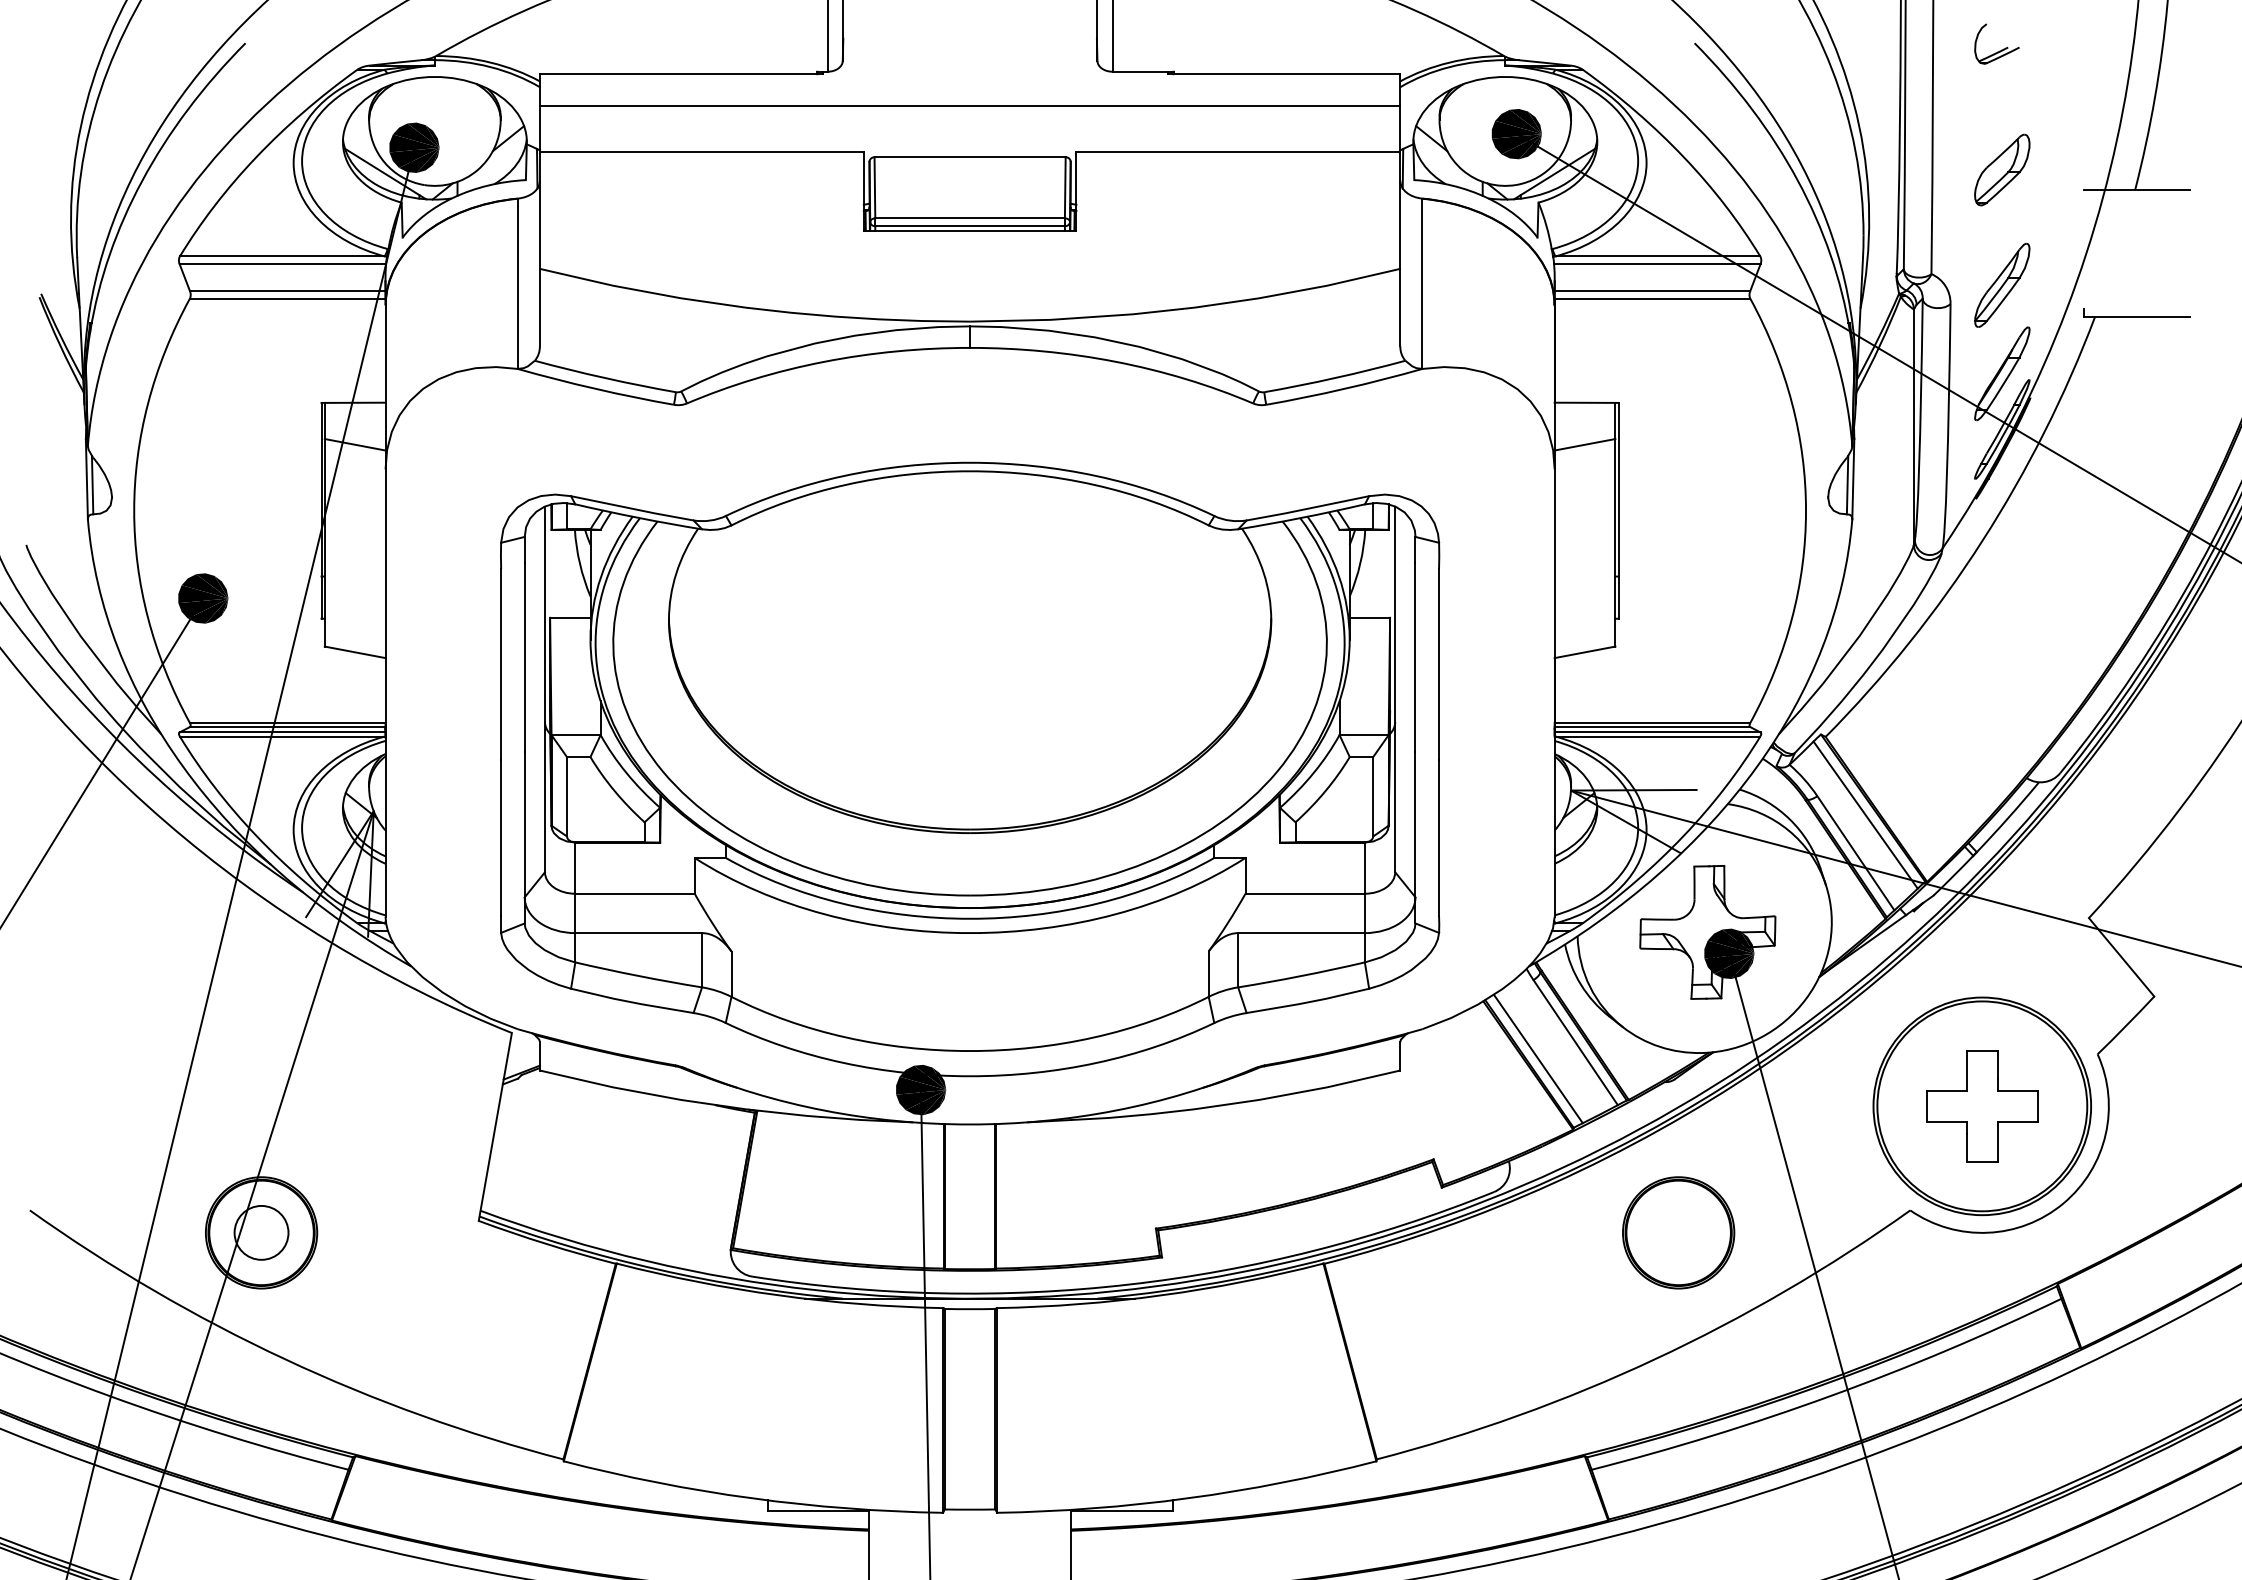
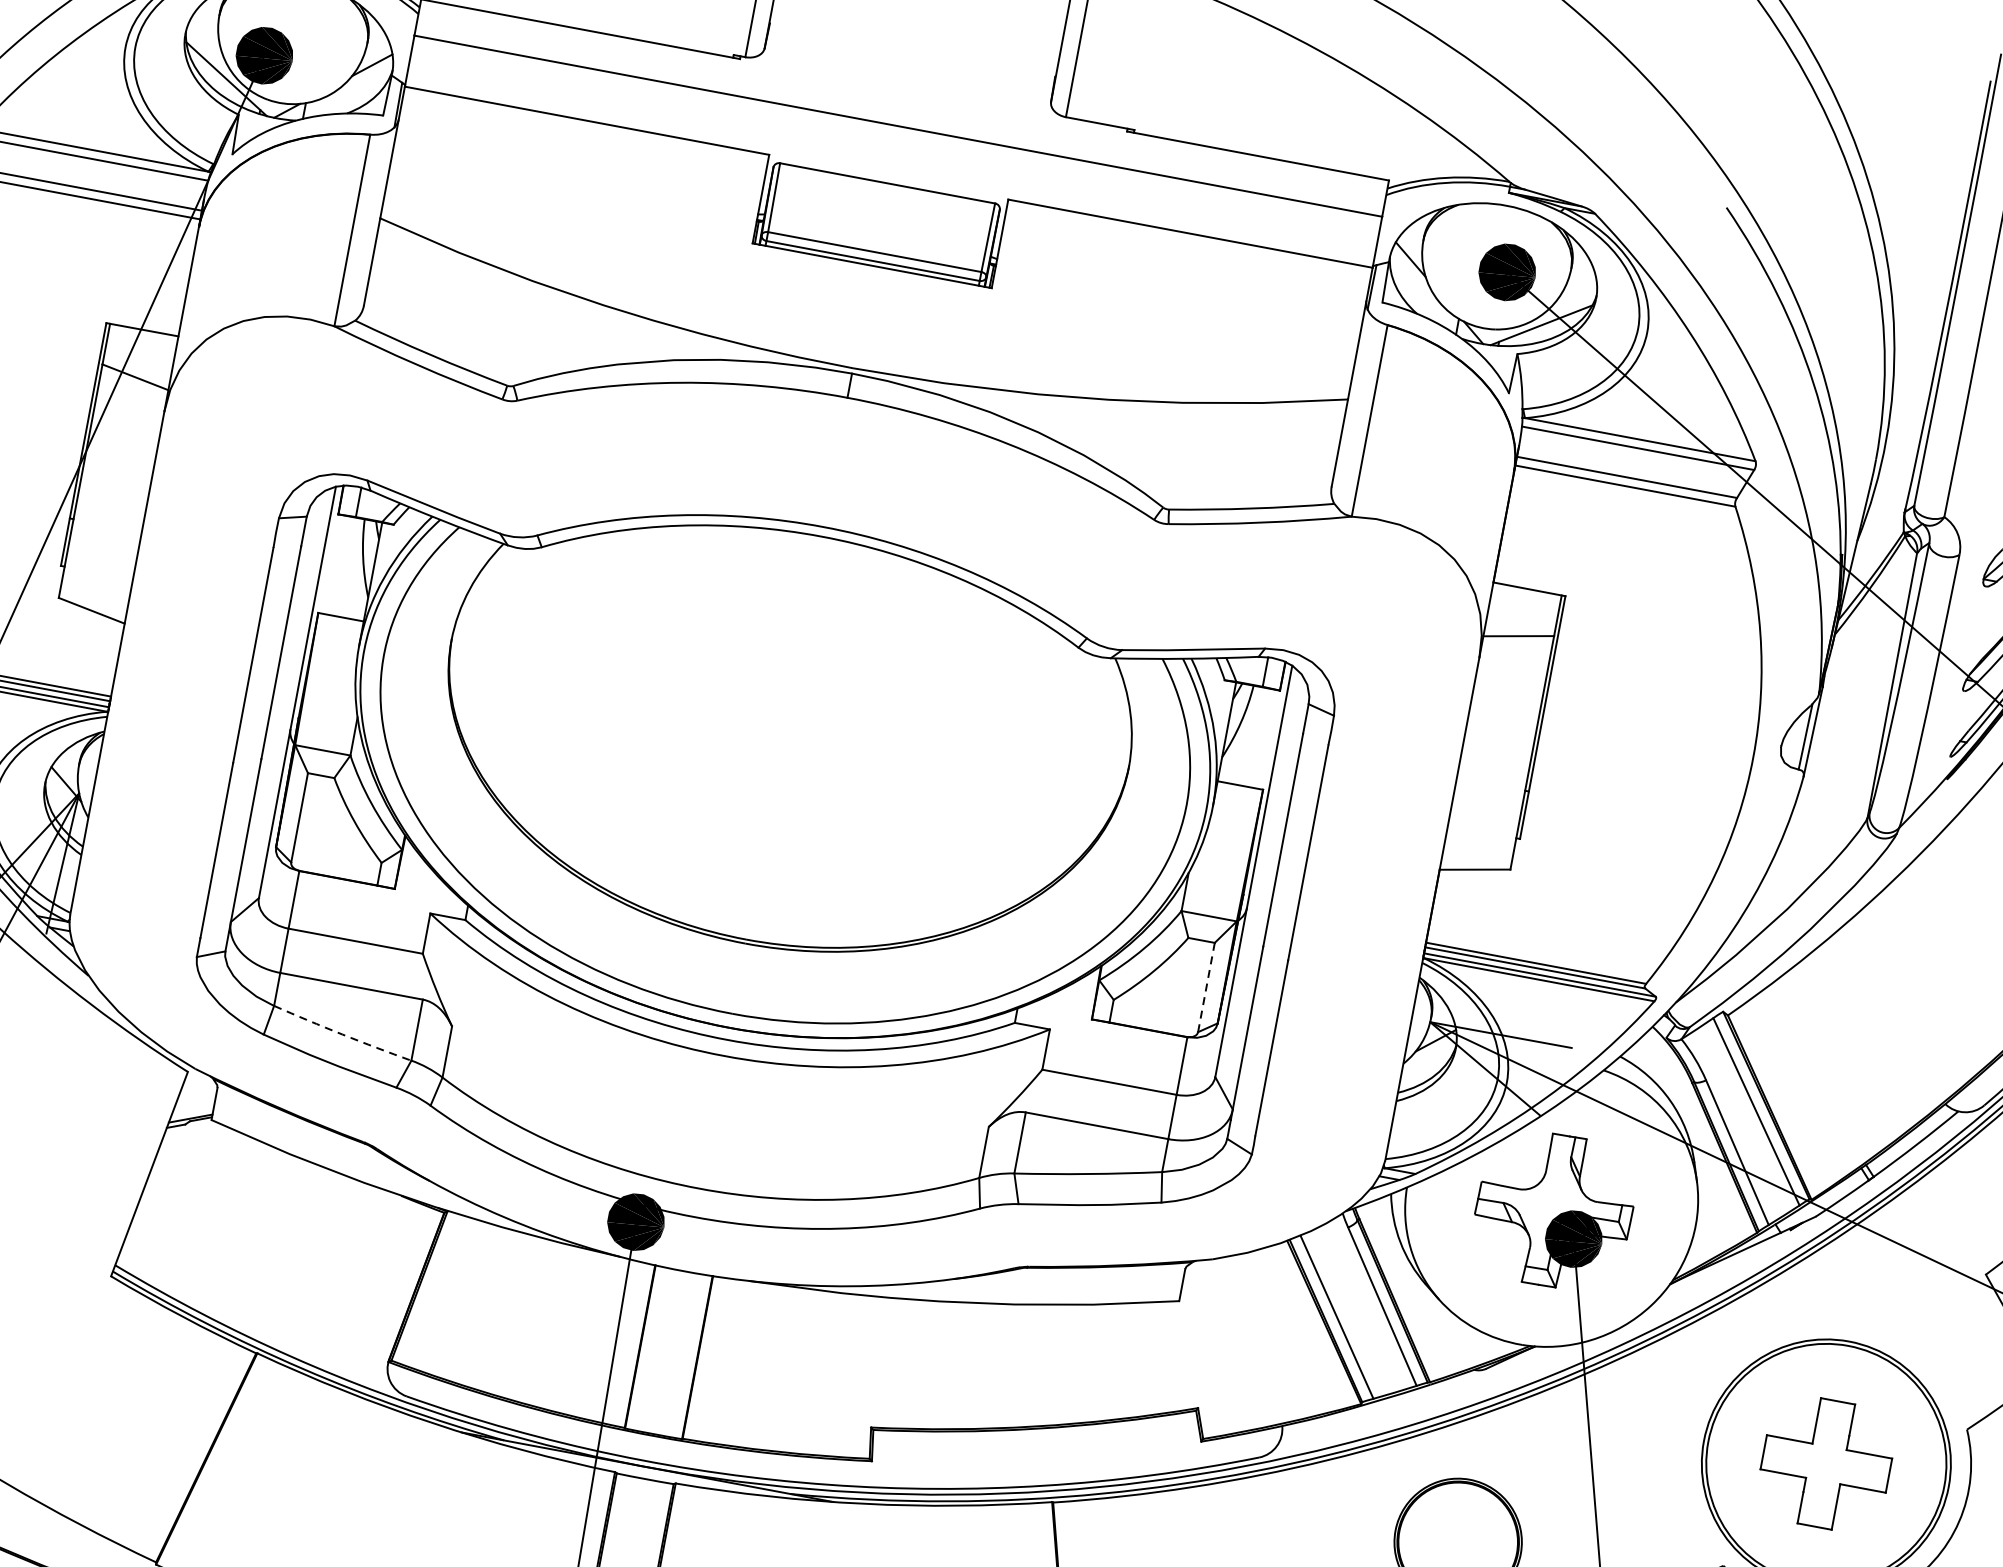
line: (1373, 796) -> (1206, 987), solid -> dashed
arc: (638, 975) -> (342, 1033), solid -> dashed

